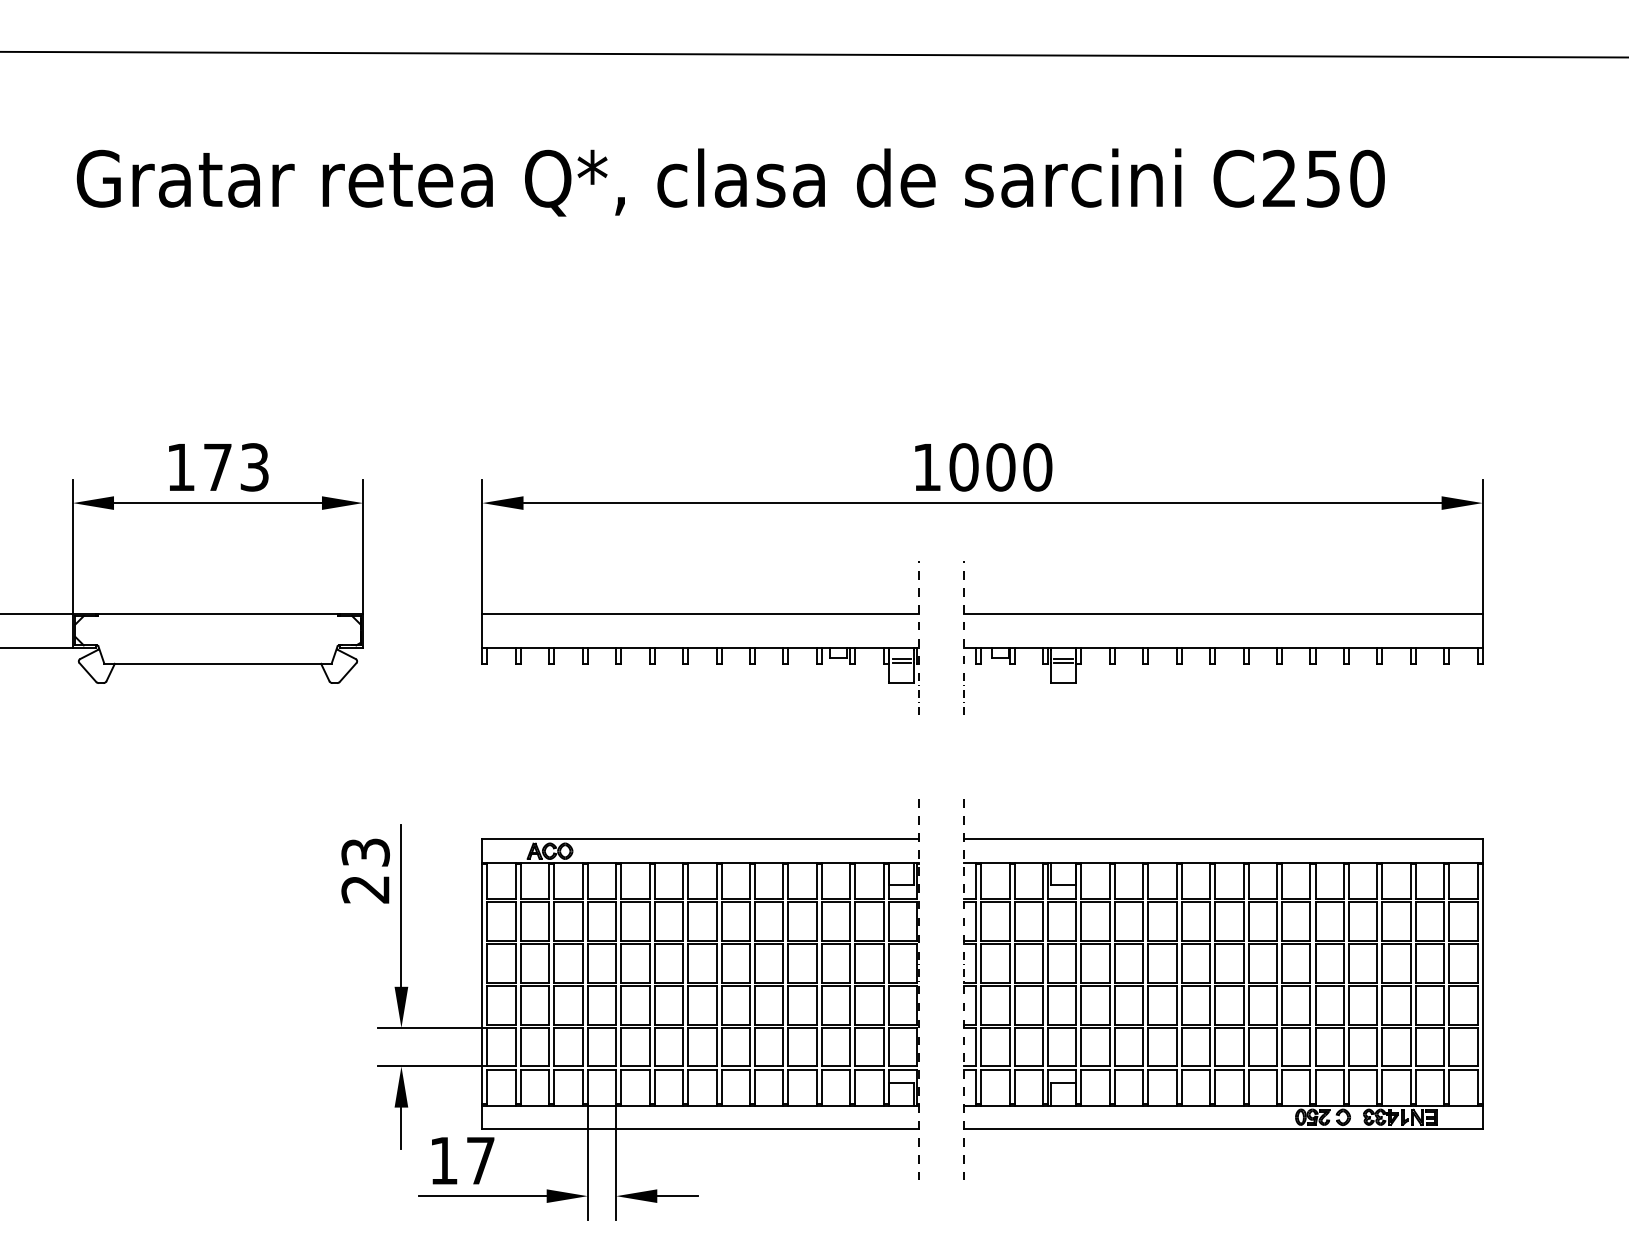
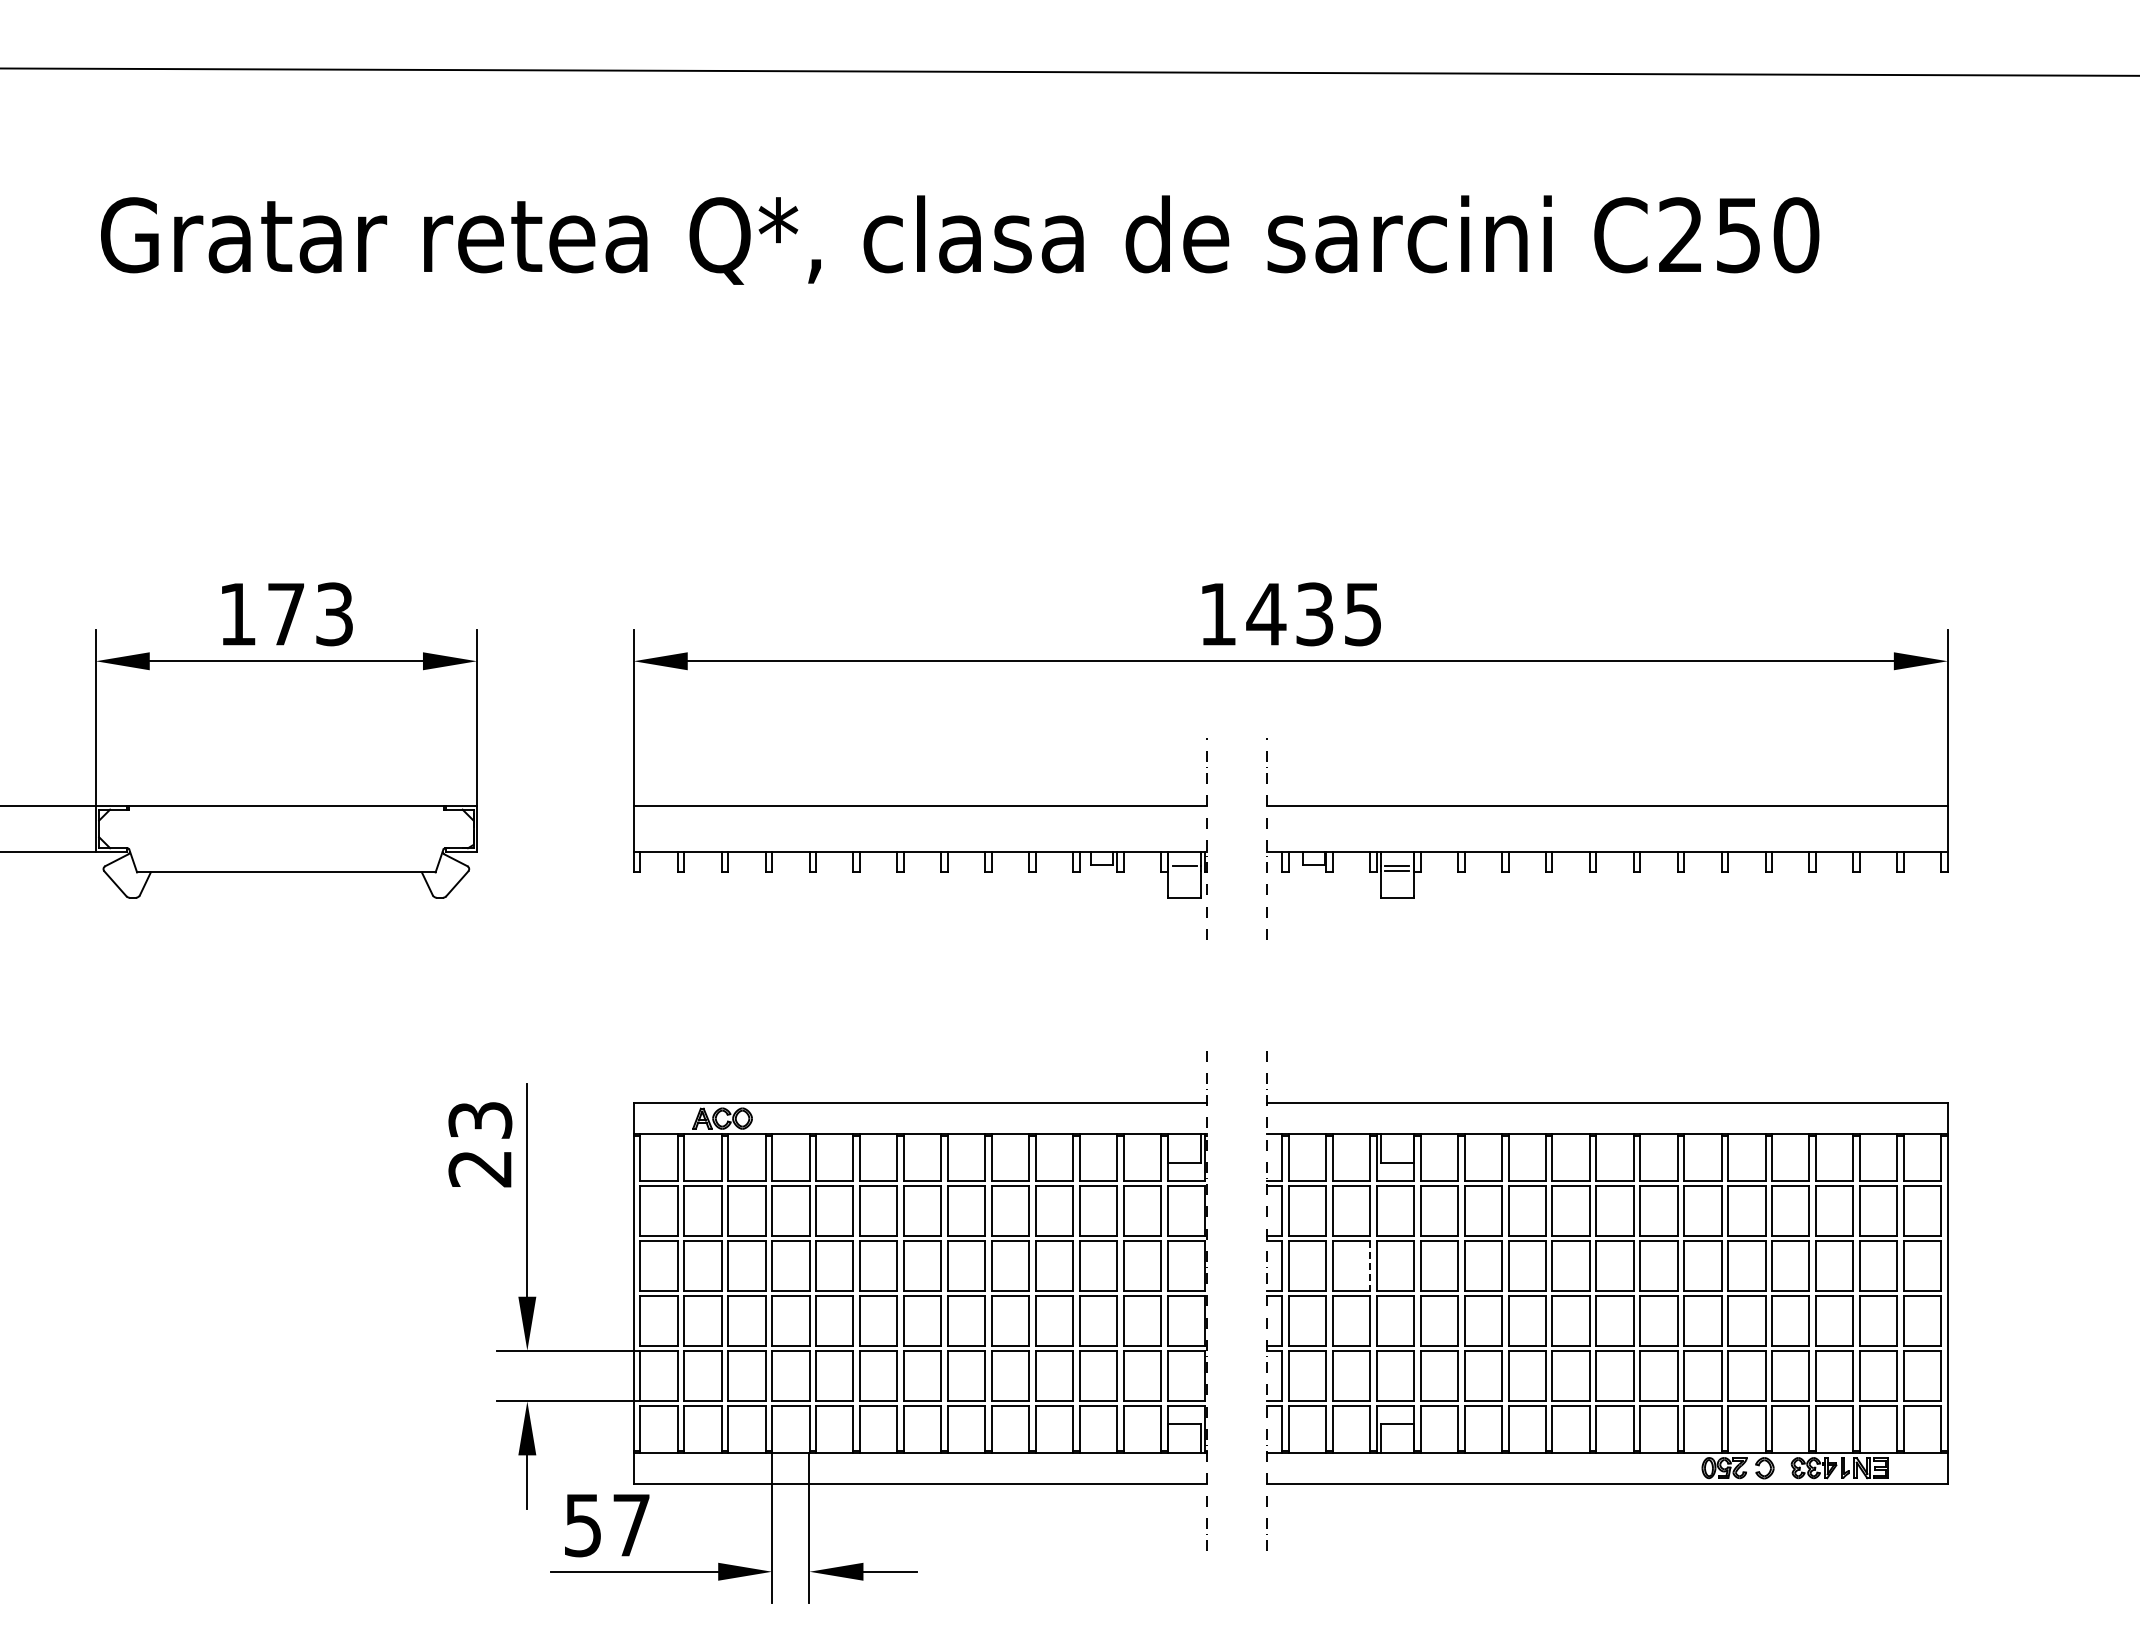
text: (1000, 467) -> (1314, 614), 1000 -> 1435
line: (901, 663) -> (1184, 871), removed
line: (1043, 963) -> (1370, 1266), solid -> dashed
text: (443, 1160) -> (582, 1525), 17 -> 57

